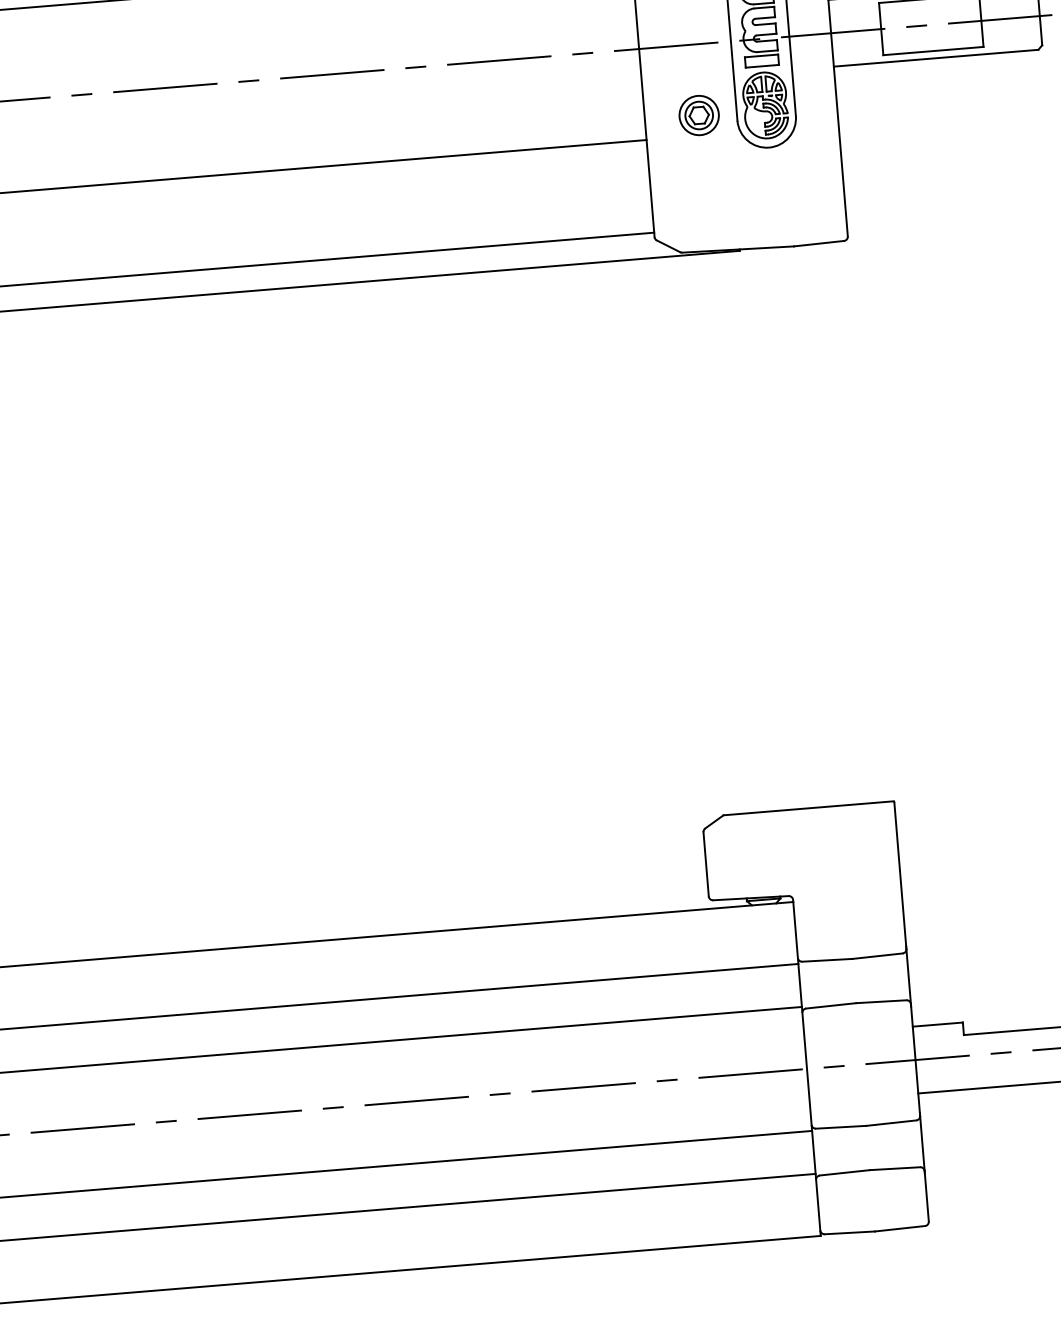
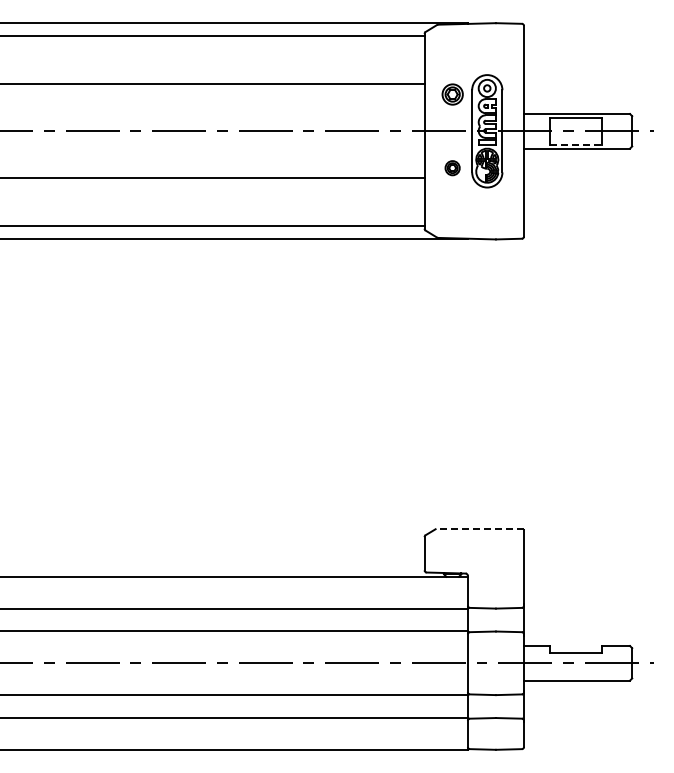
line: (932, 50) -> (575, 144), solid -> dashed
part: (698, 116) -> (452, 168), size x0.7
line: (808, 808) -> (479, 529), solid -> dashed

